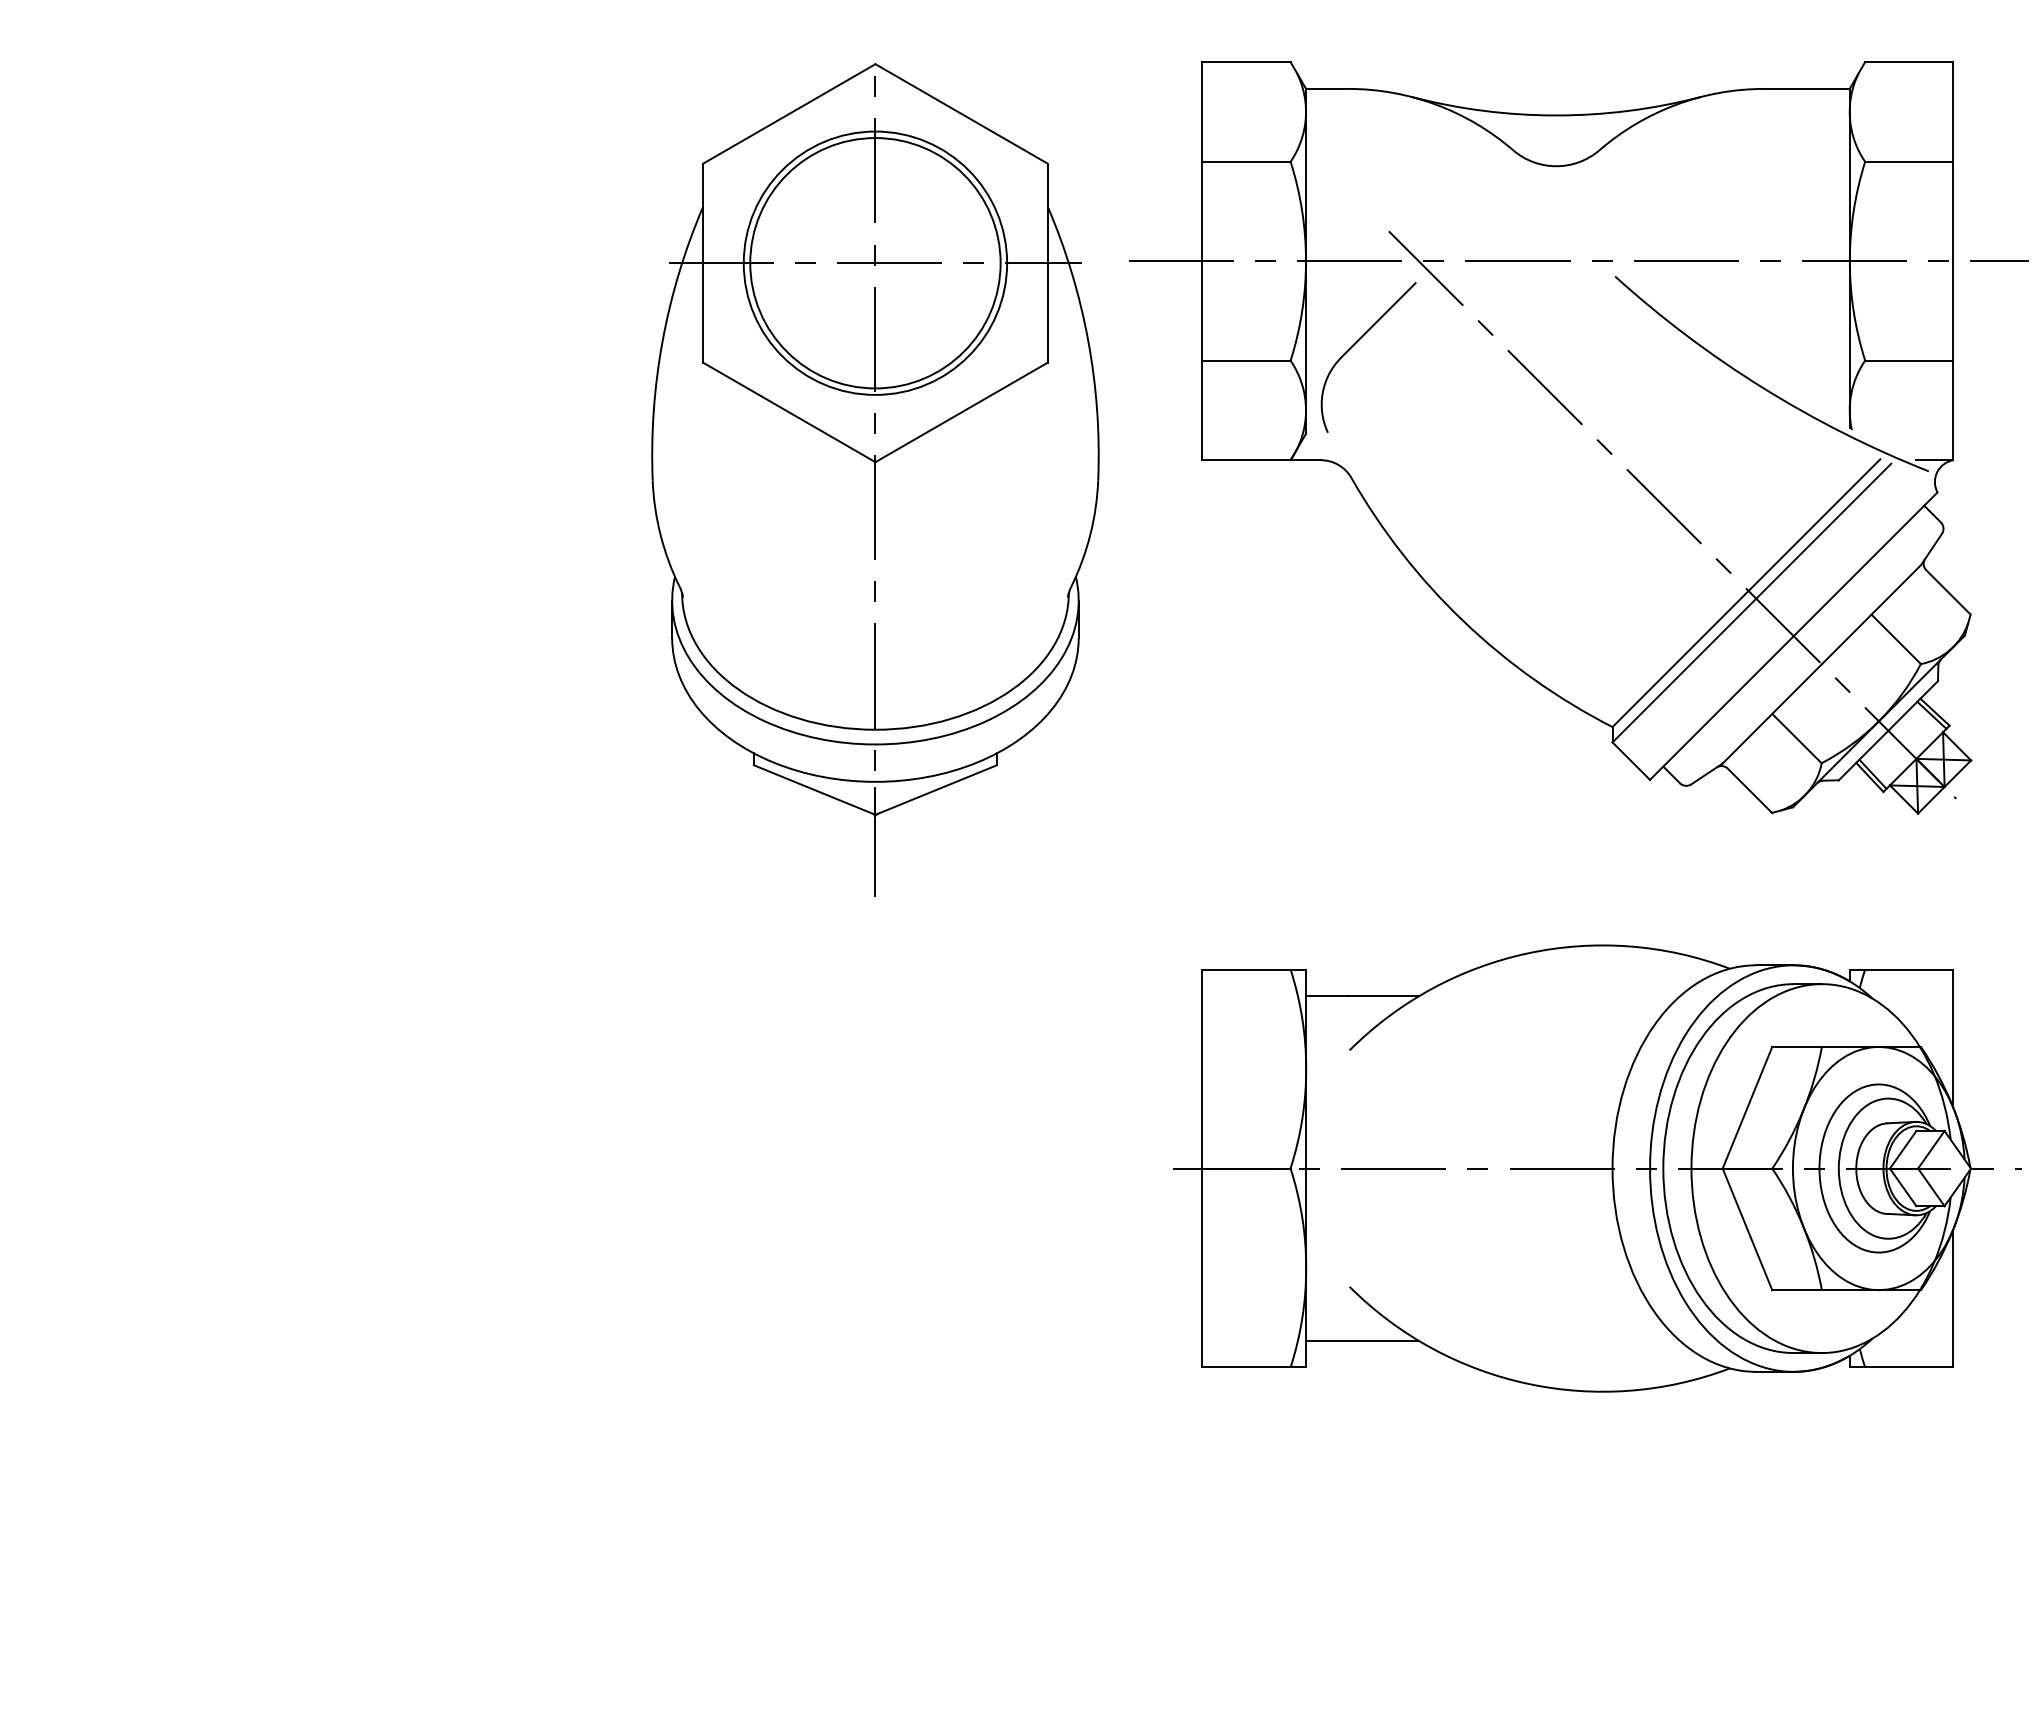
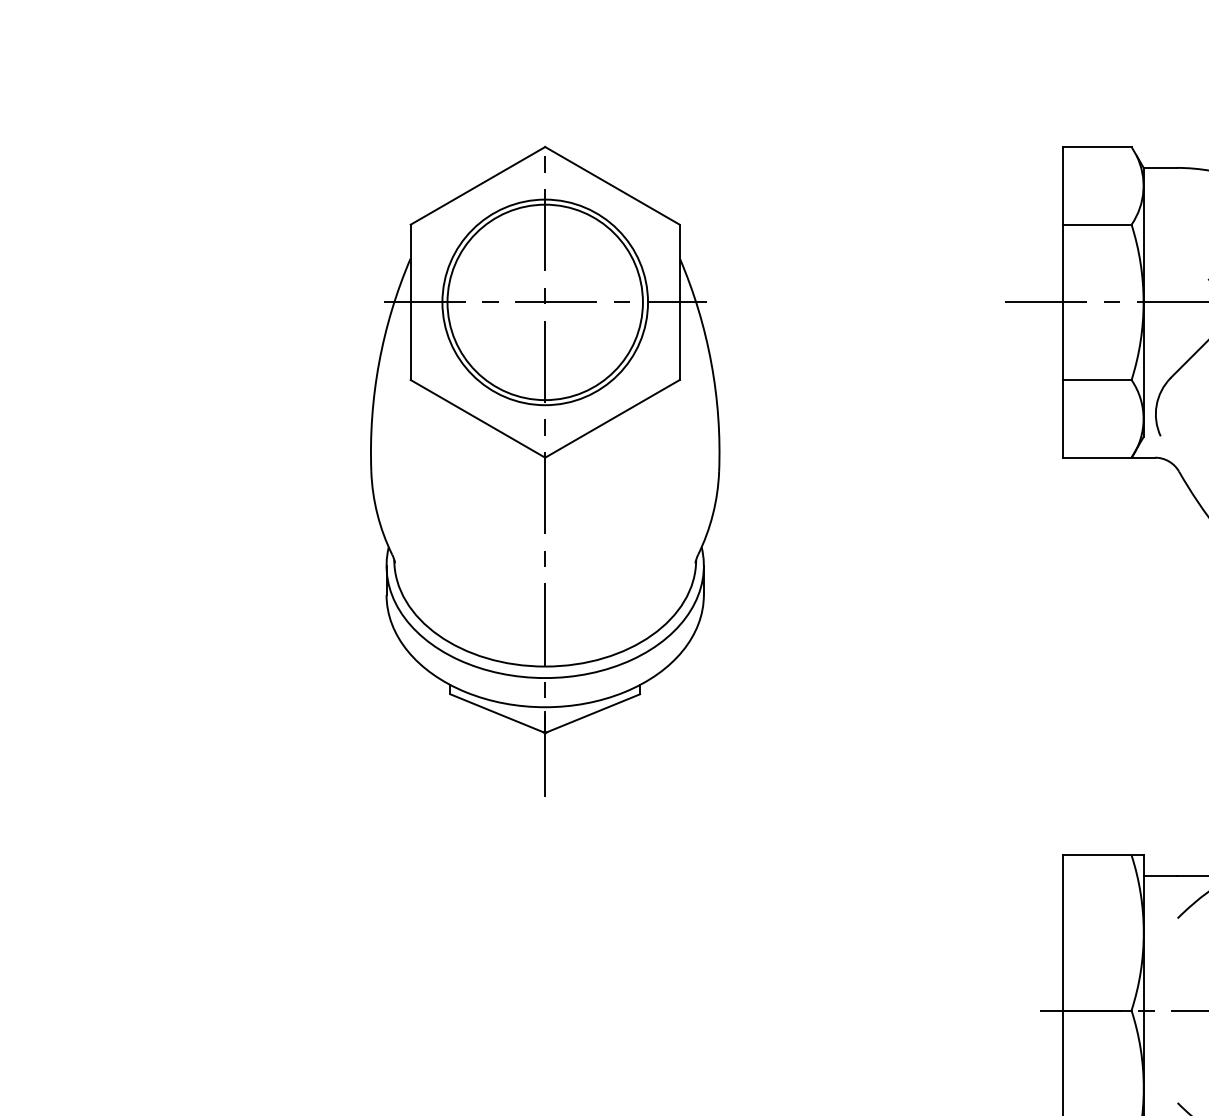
part: (875, 479) -> (545, 471), moved

